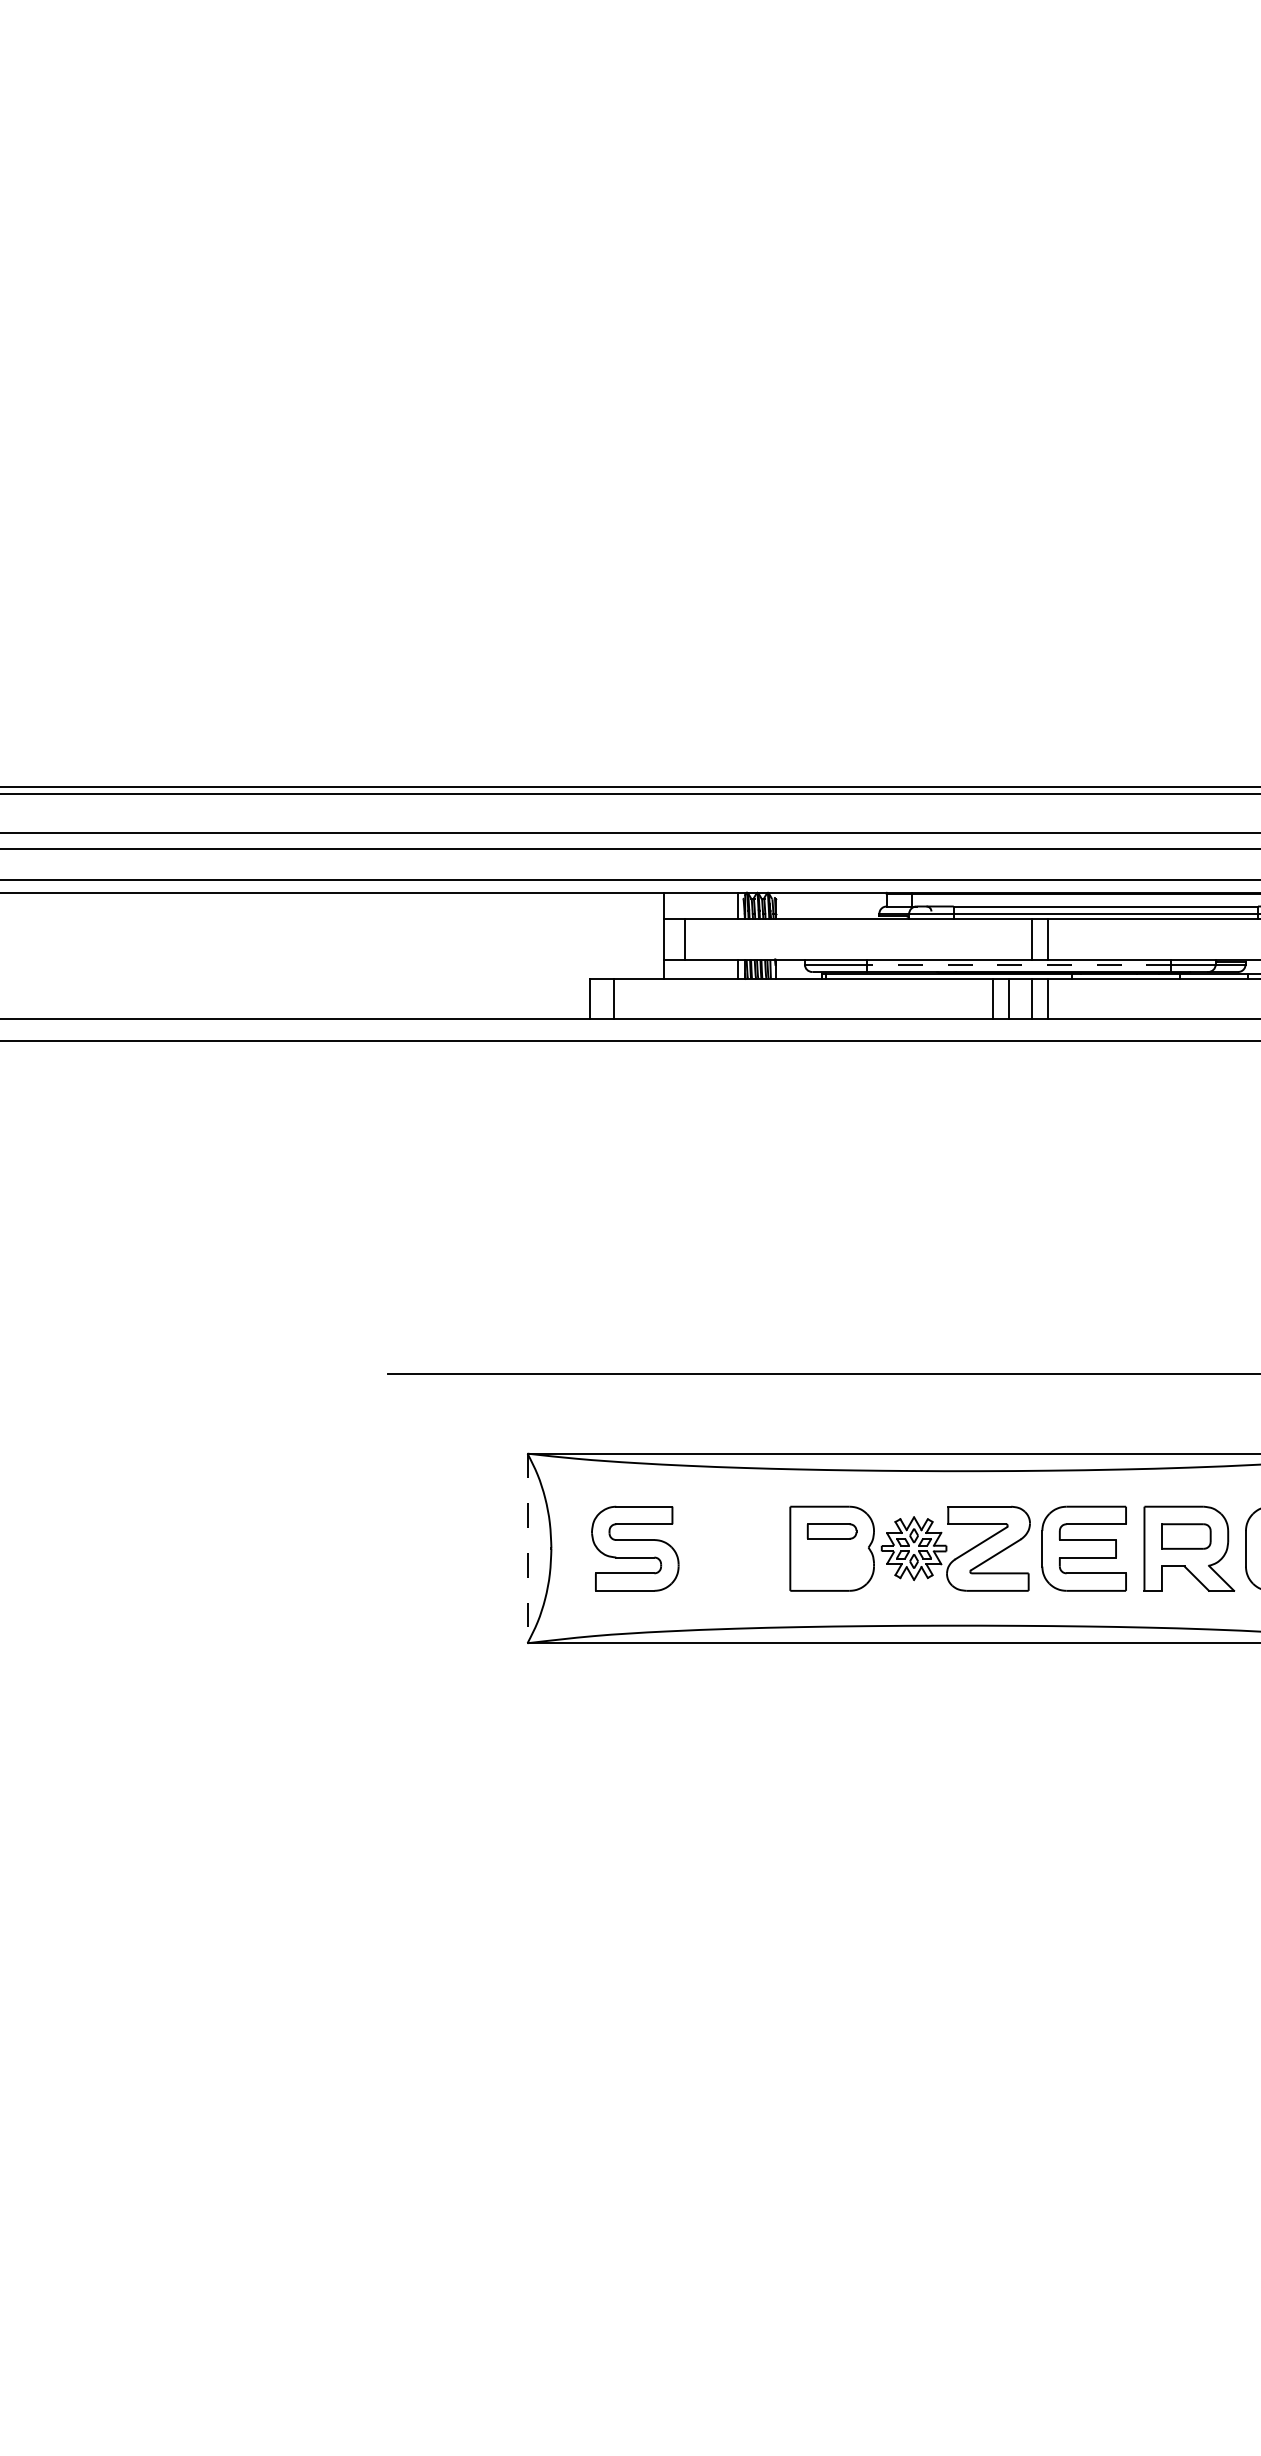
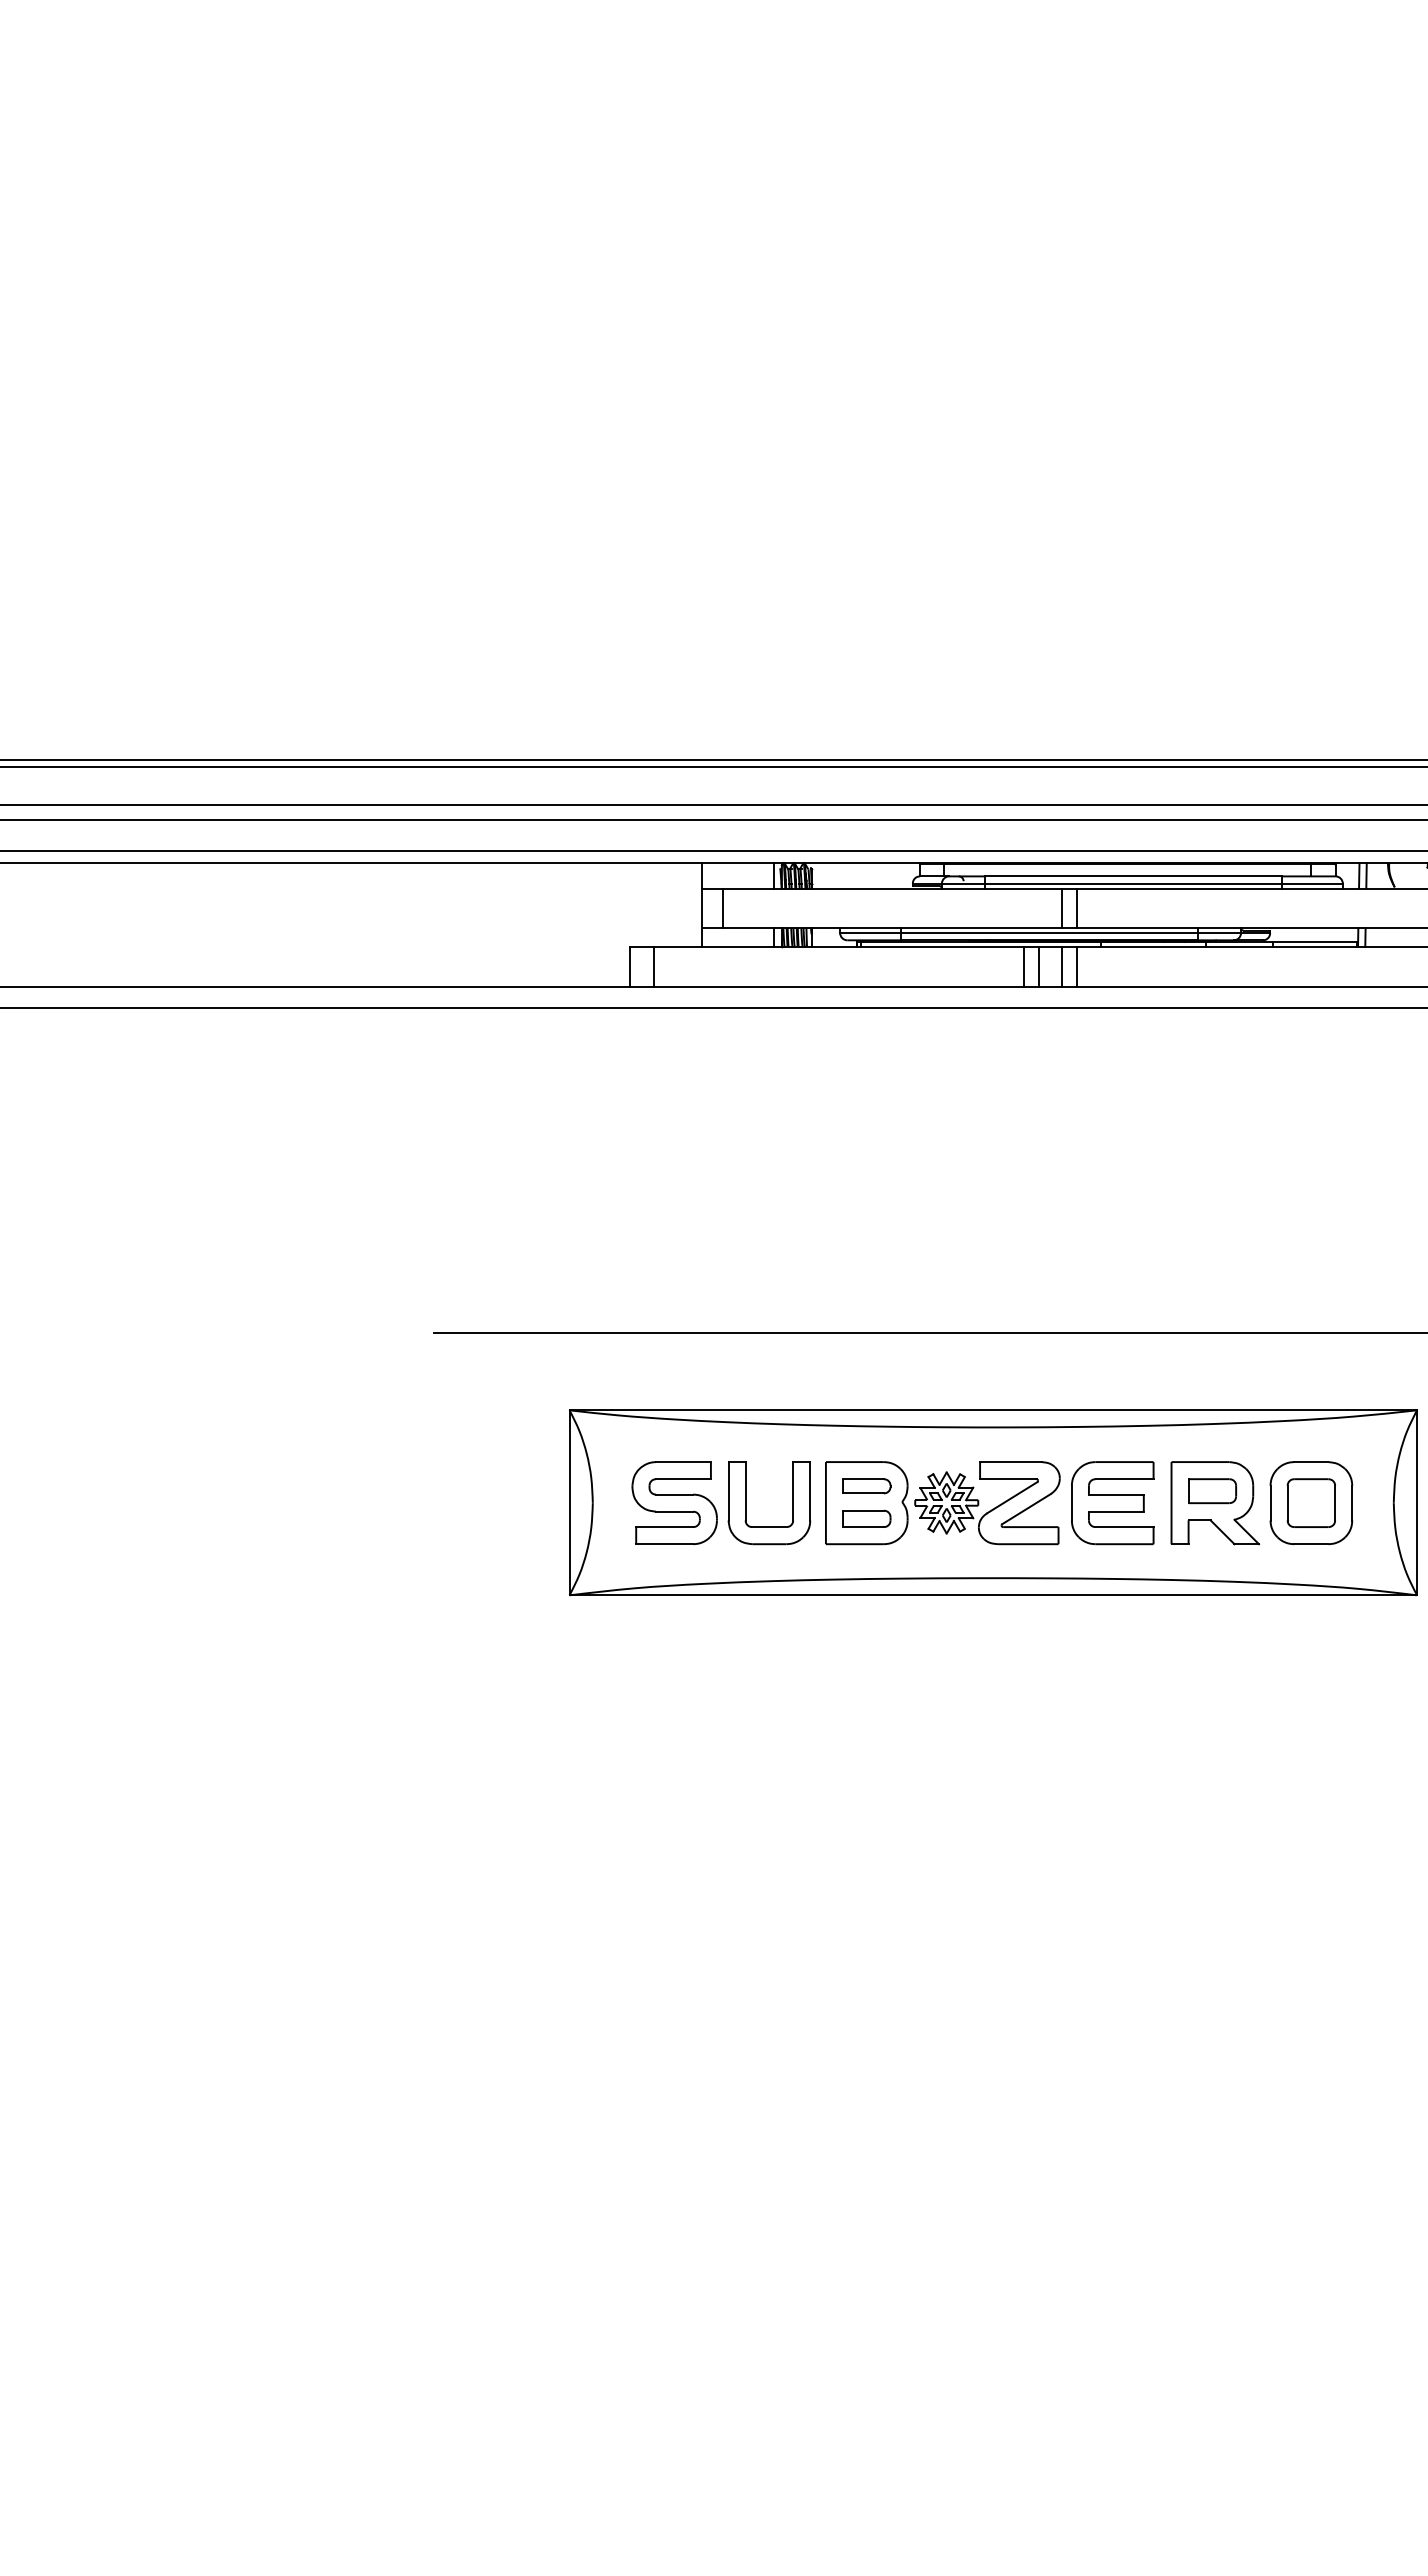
line: (1018, 965) -> (1048, 933), dashed -> solid
line: (527, 1549) -> (569, 1503), dashed -> solid
part: (708, 1549) -> (746, 1503), added
part: (831, 1564) -> (866, 1518), added

